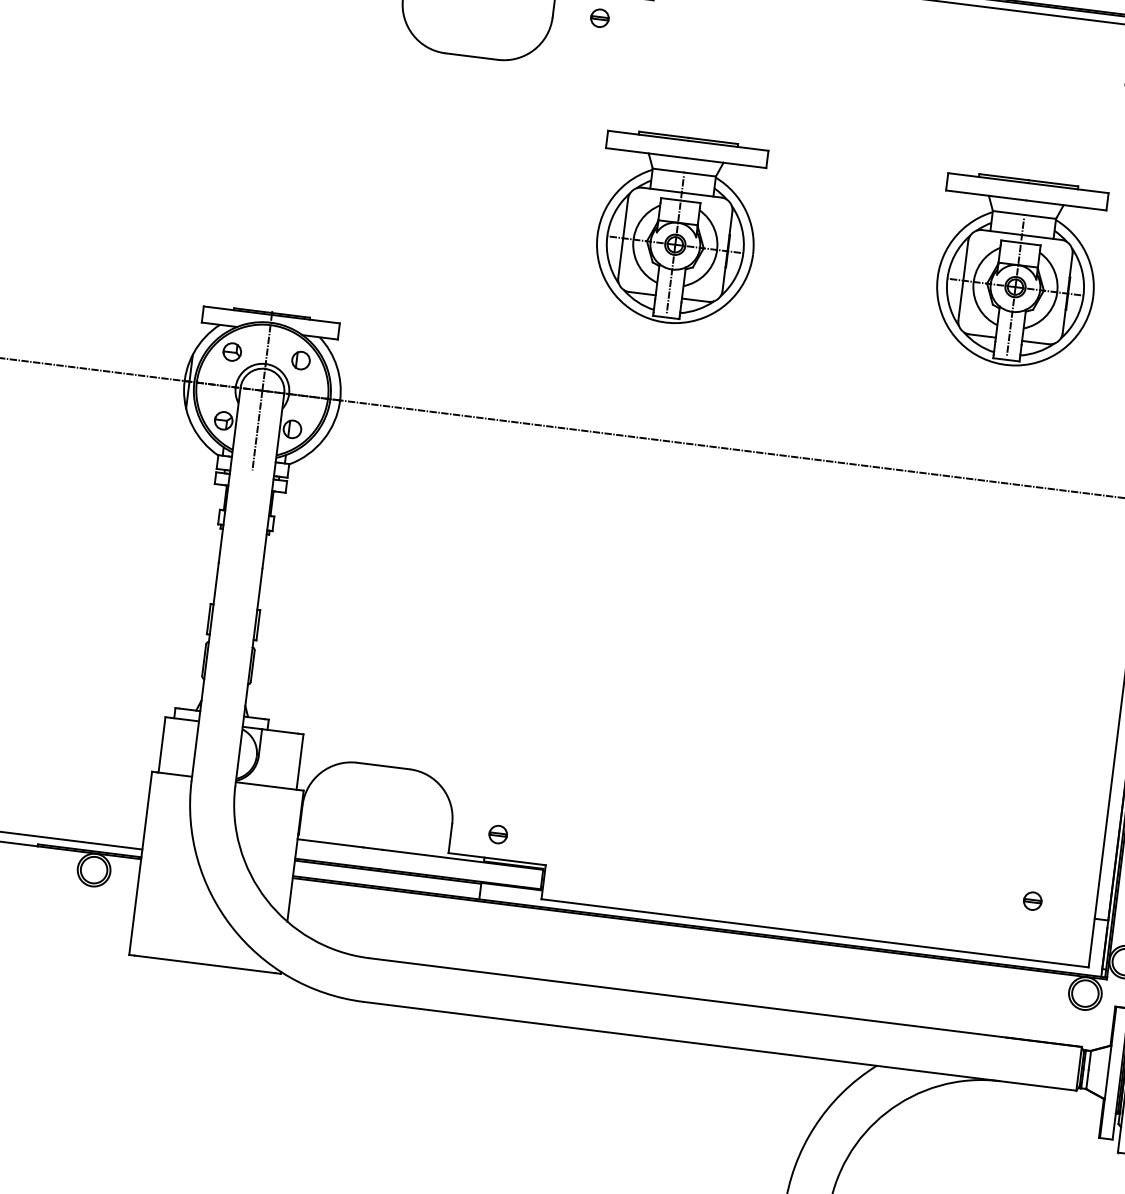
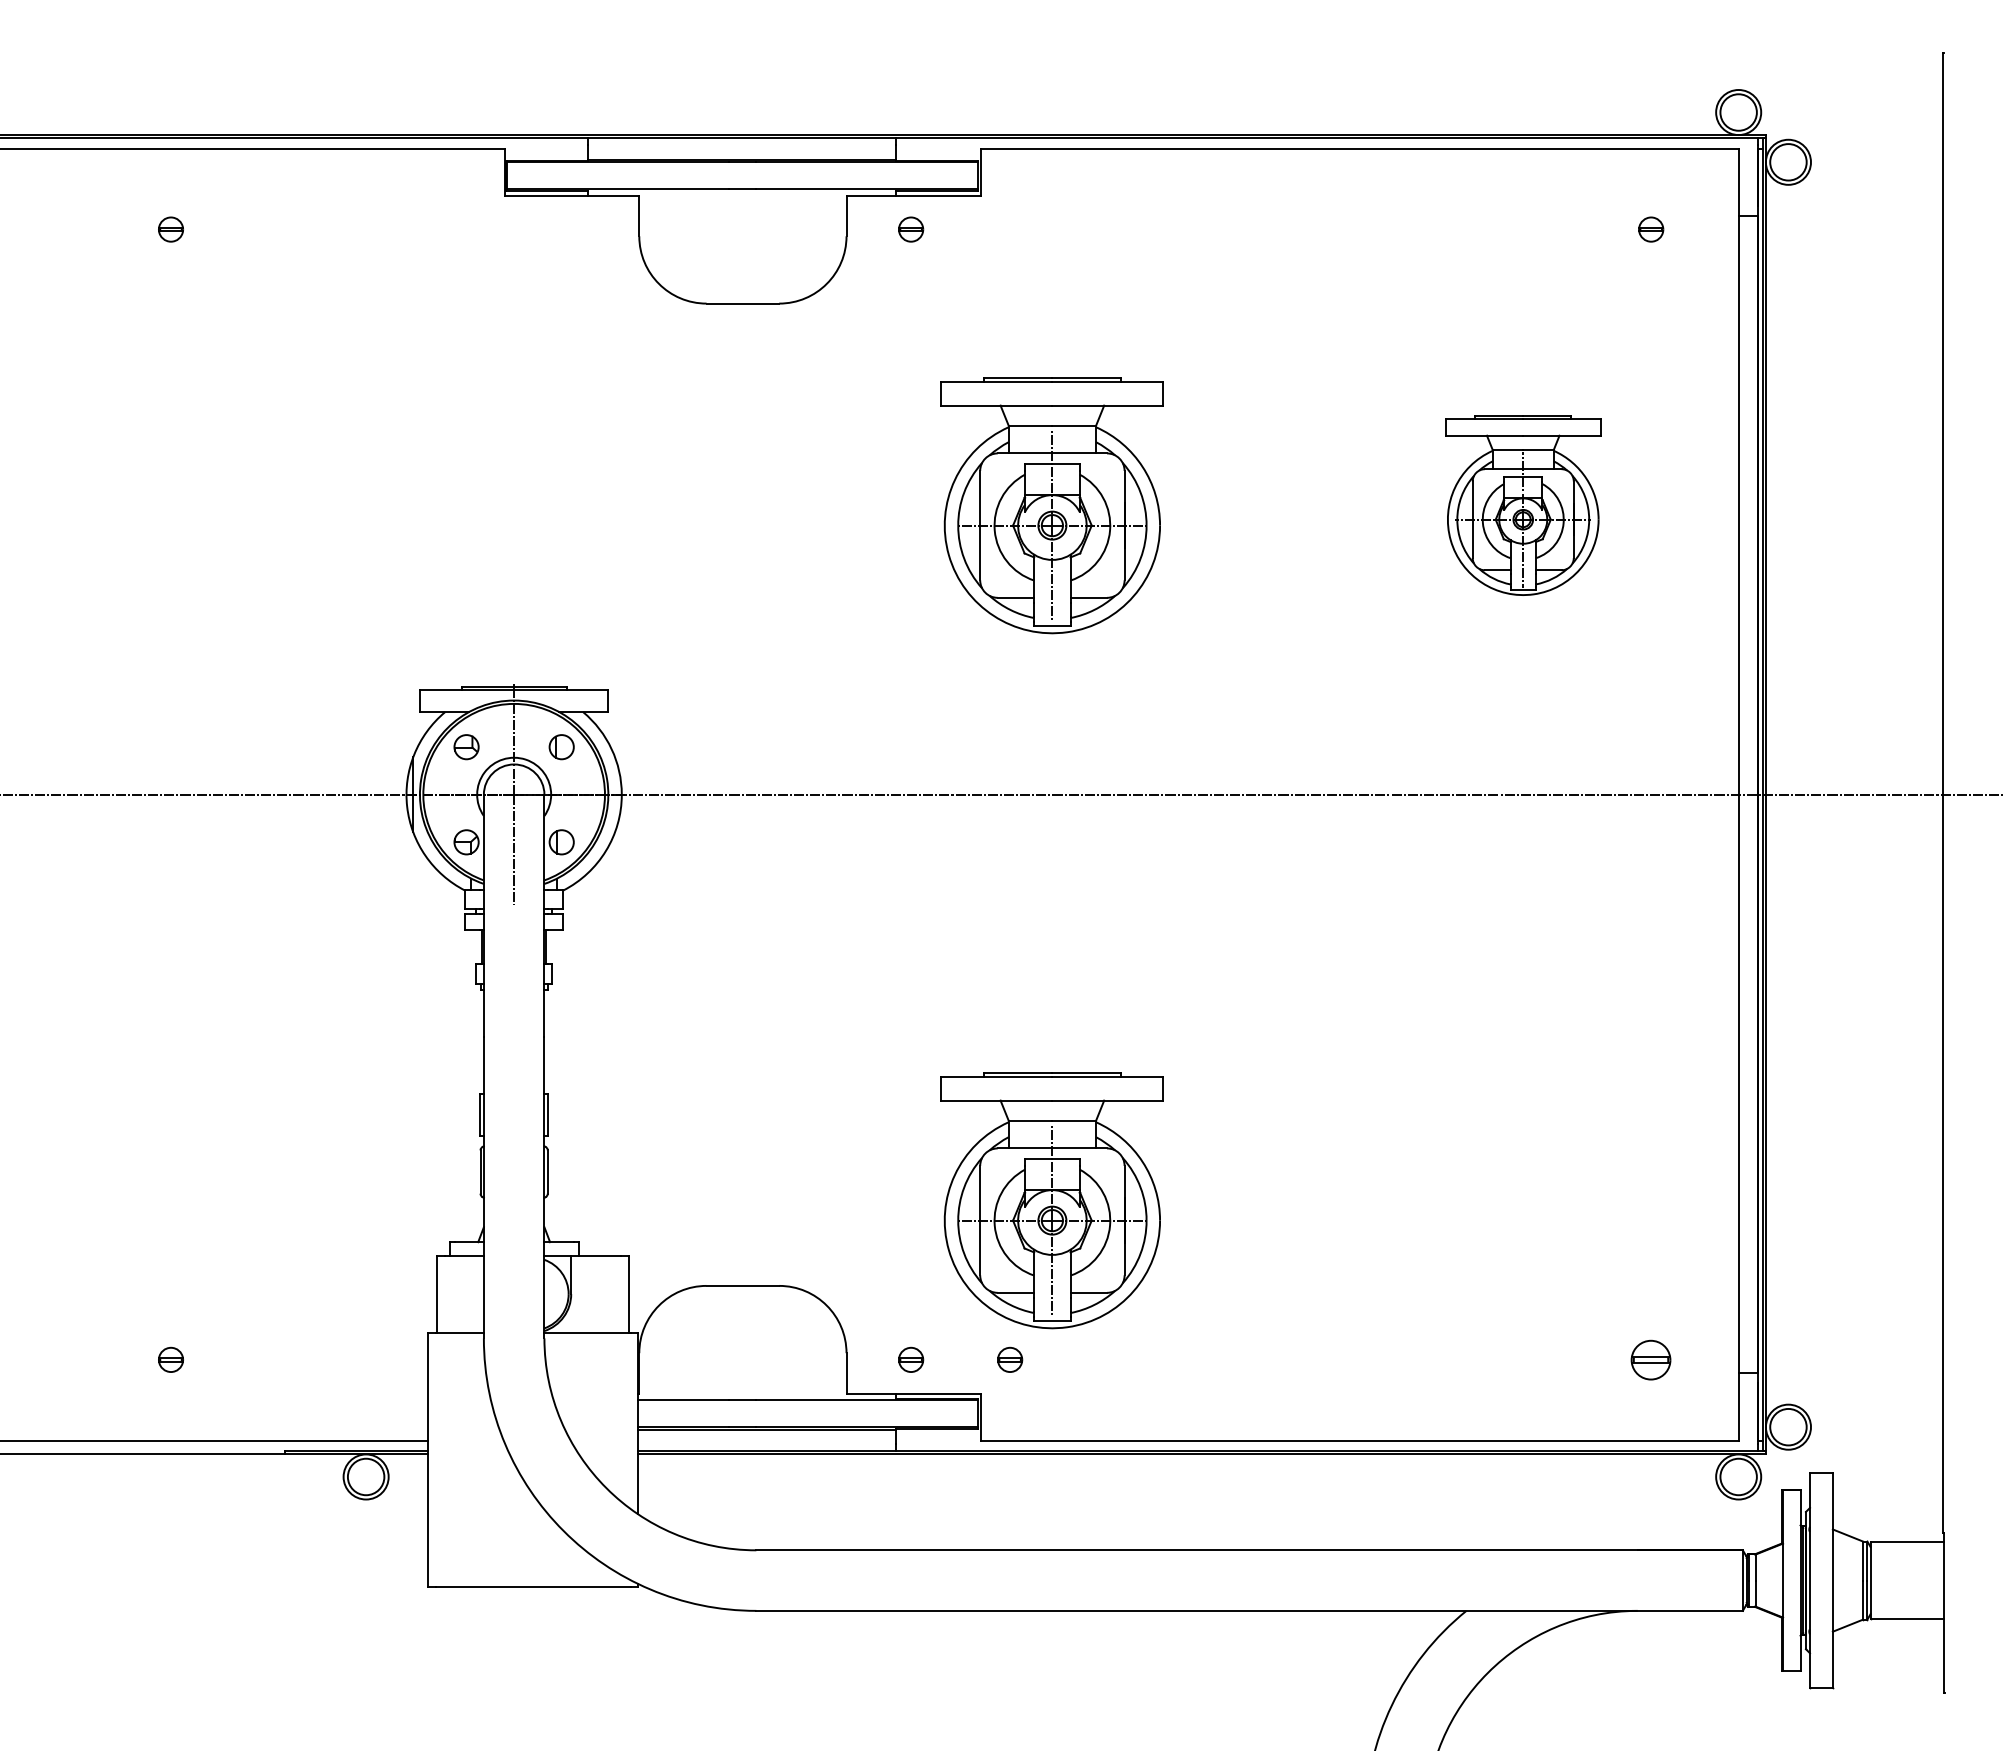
part: (1016, 272) -> (1522, 505), size x0.7
part: (613, 732) -> (1051, 1200), added
part: (570, 843) -> (1010, 1359), added
part: (1033, 900) -> (1651, 1359), size x1.6

